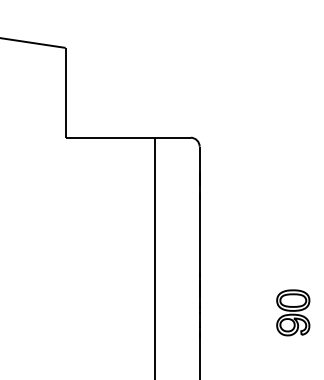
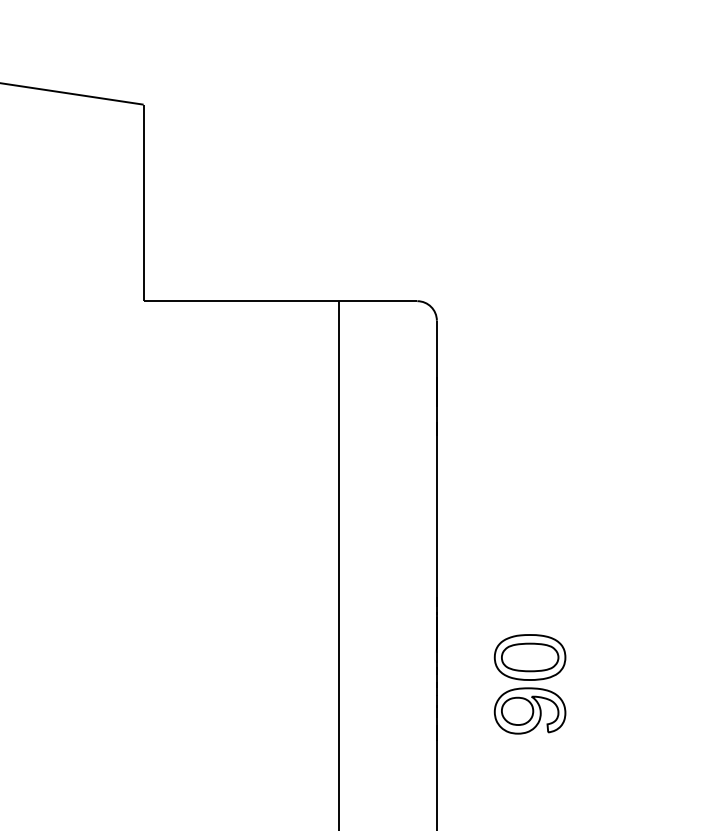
part: (293, 312) -> (530, 683), moved

